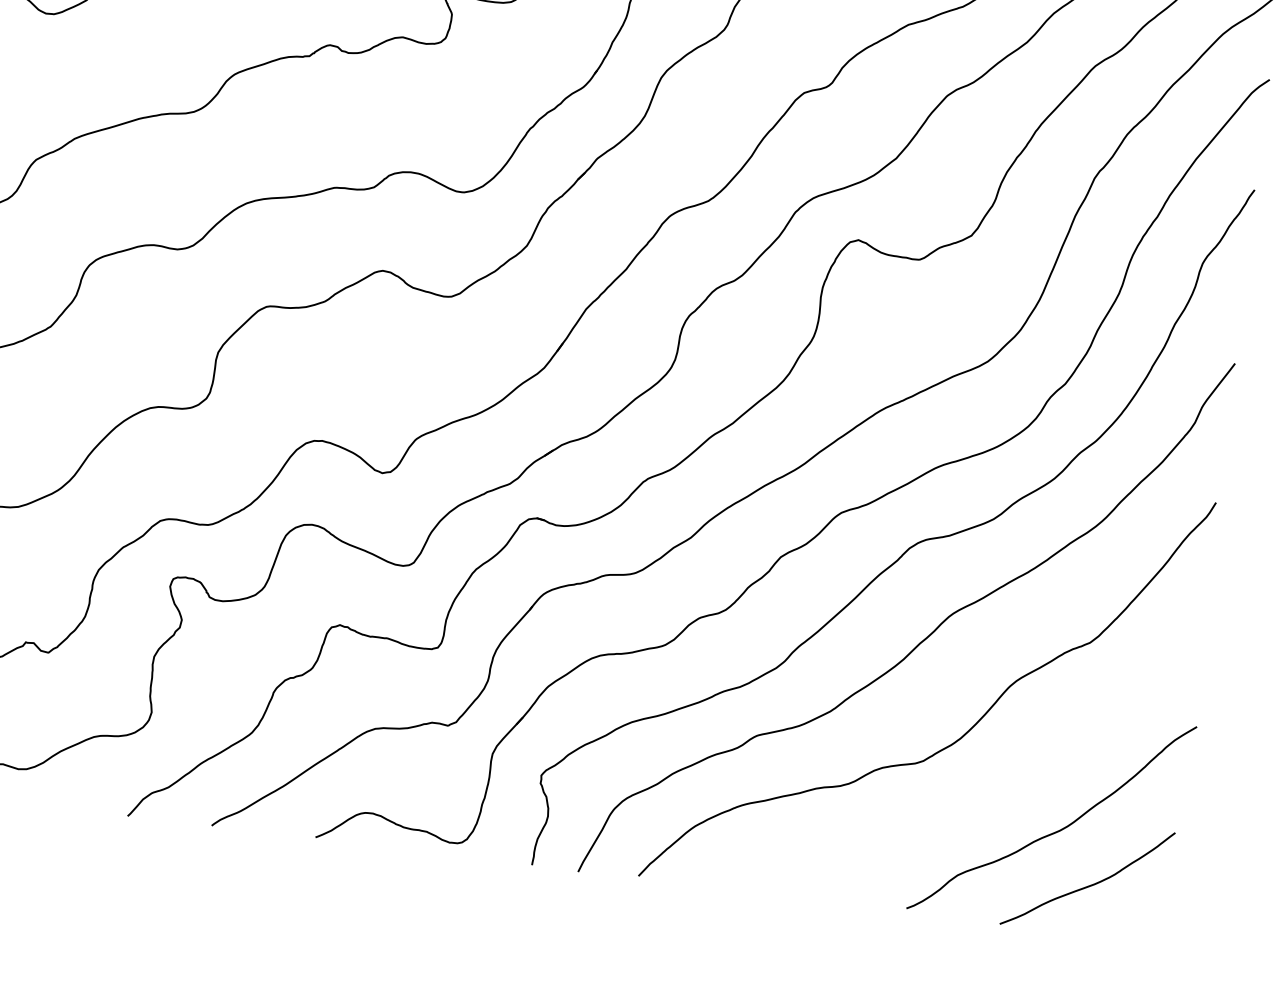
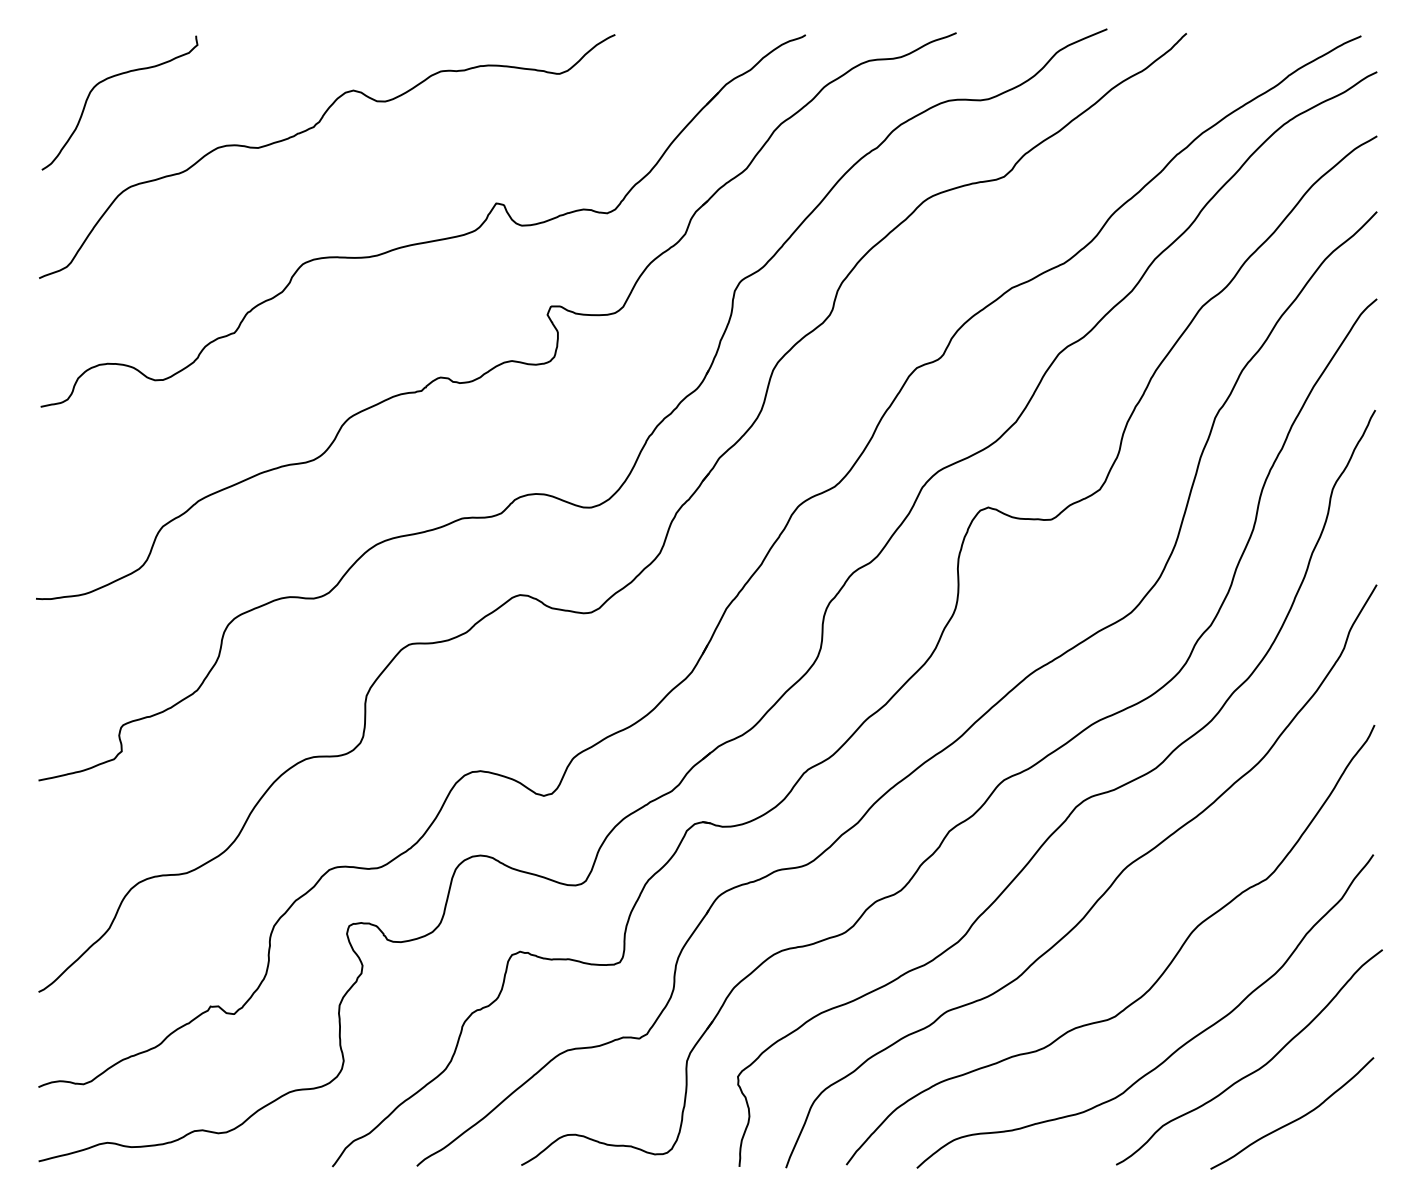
curve: (982, 799) -> (1178, 1047), added

